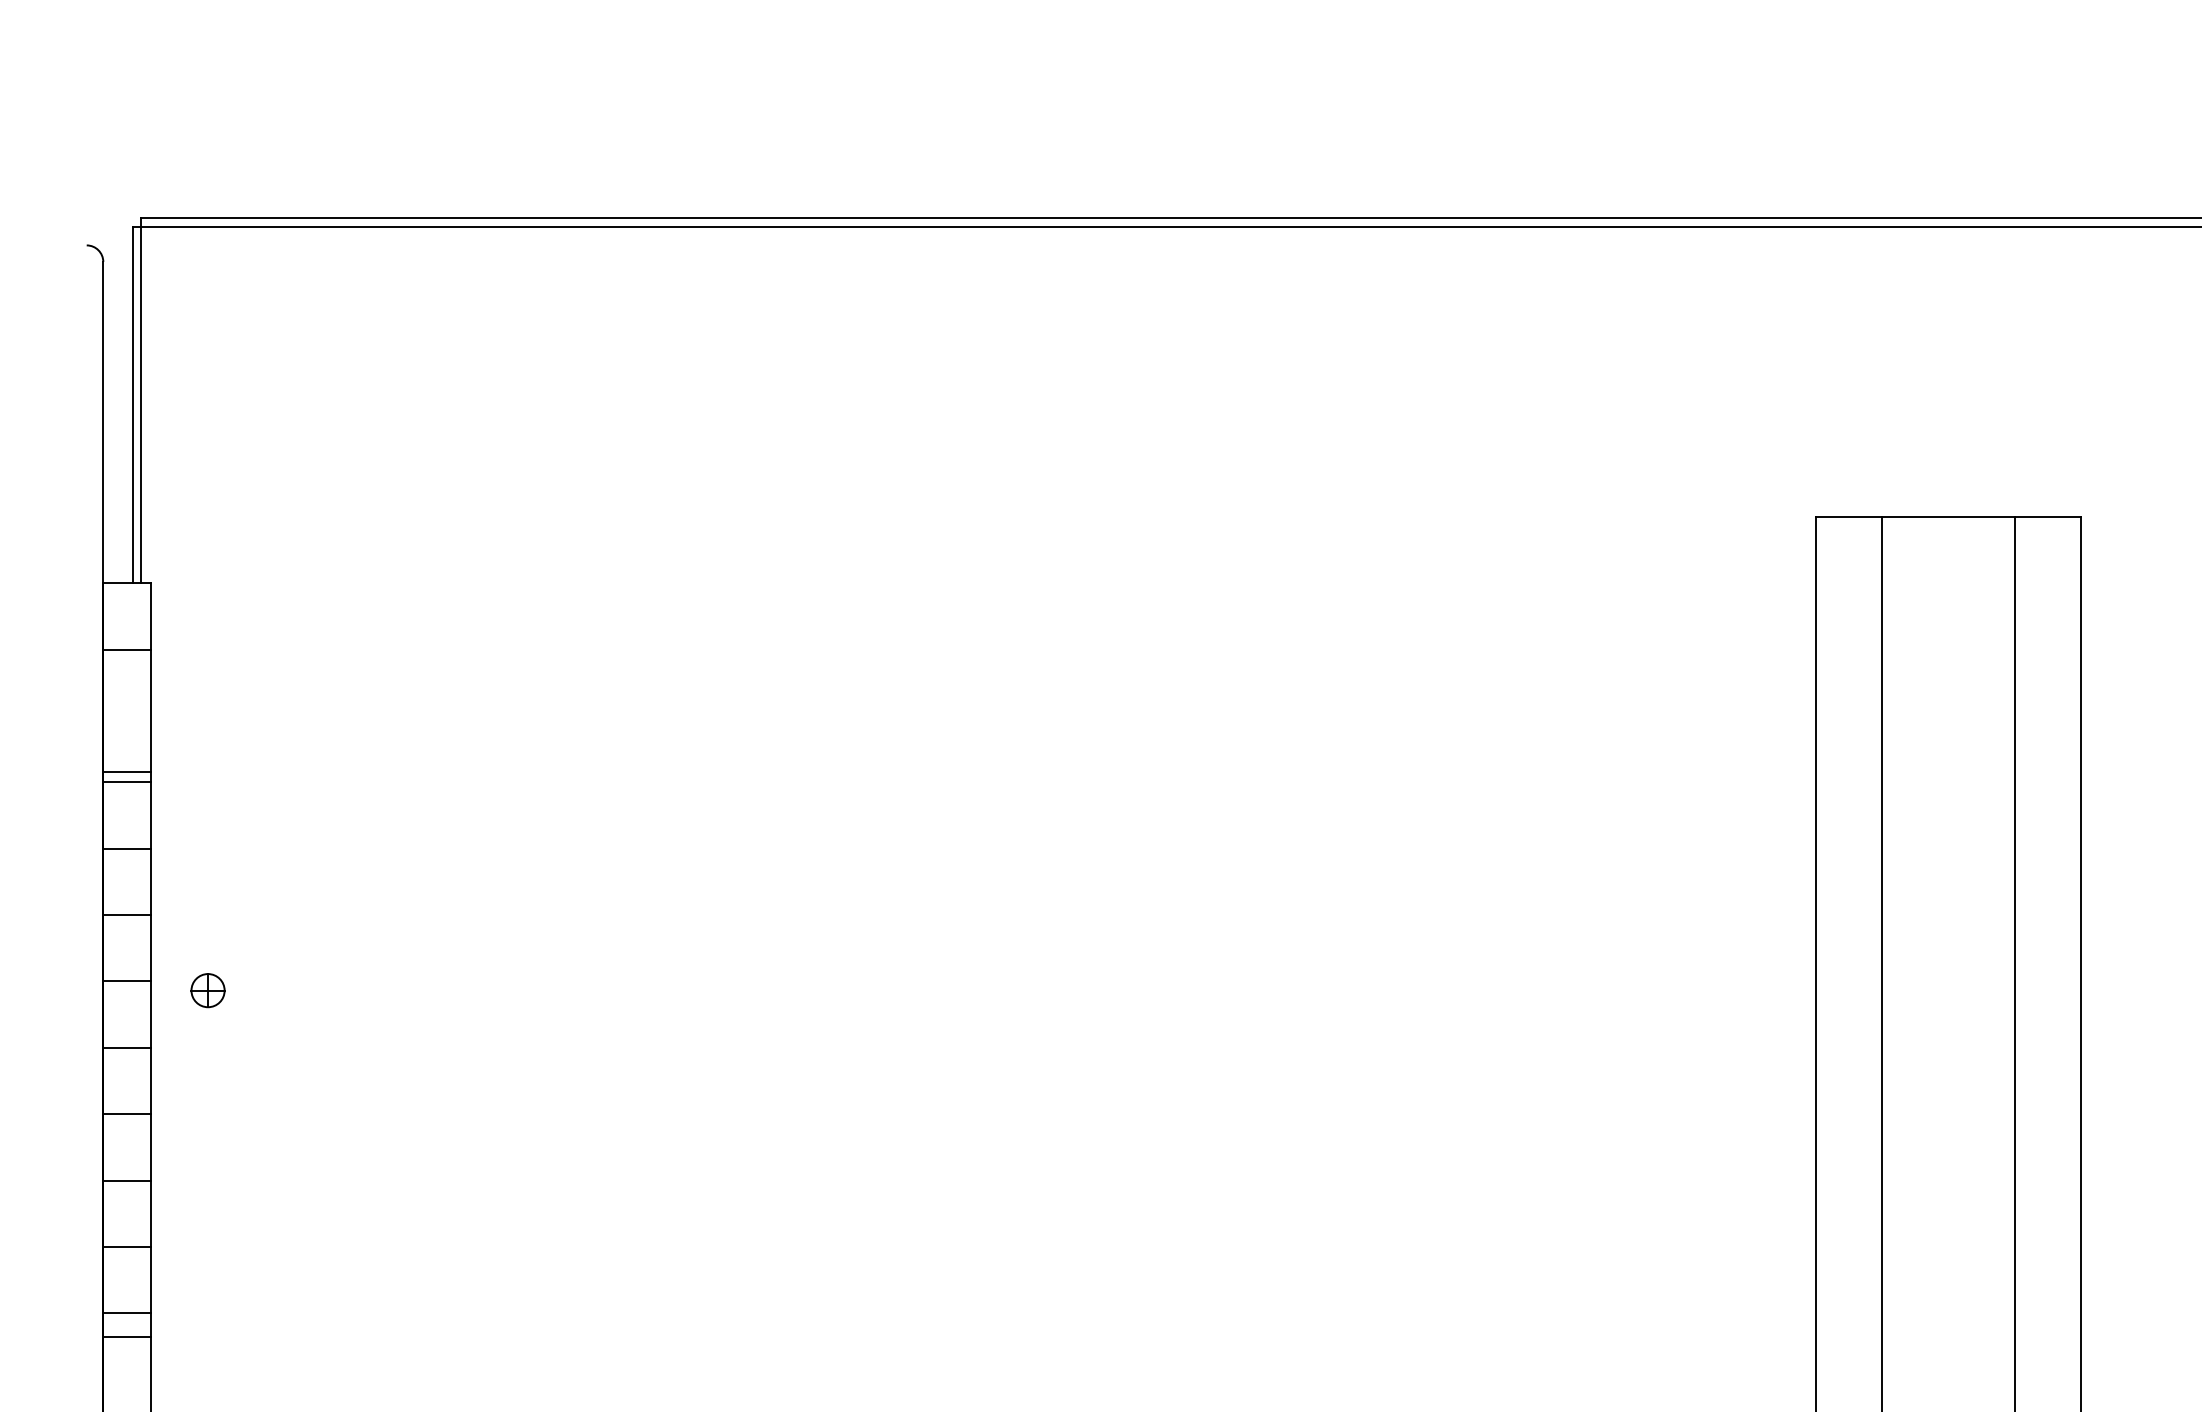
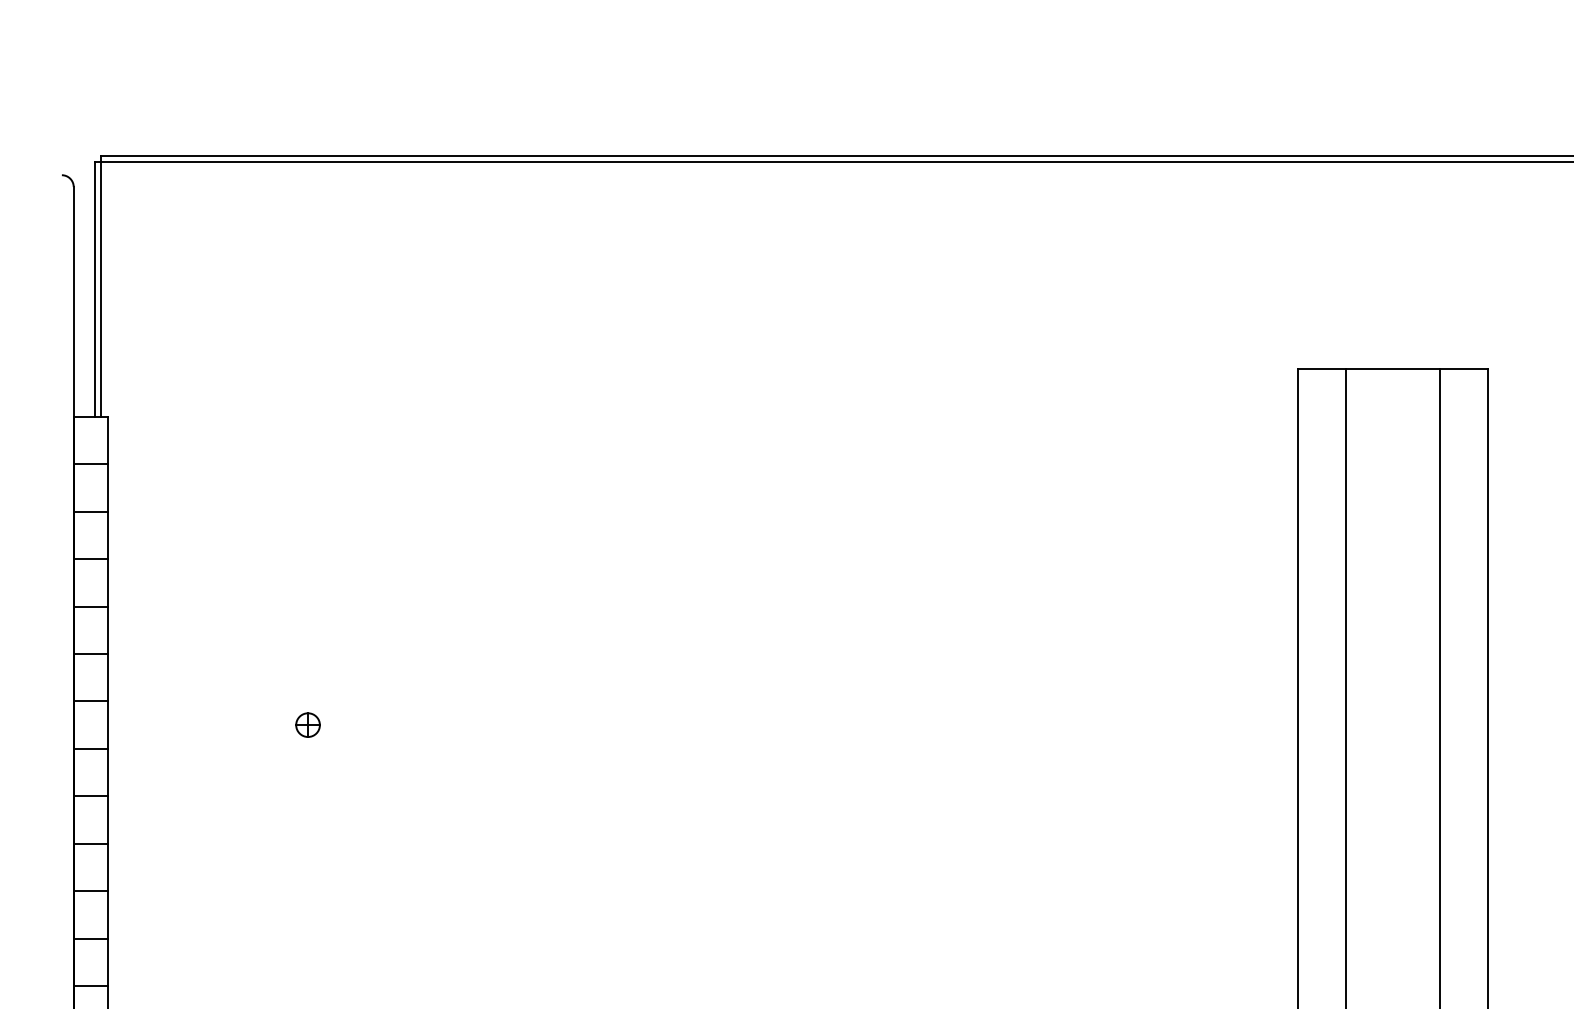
line: (127, 772) -> (91, 512), moved
part: (207, 990) -> (307, 725), moved
line: (127, 1336) -> (91, 985), moved

